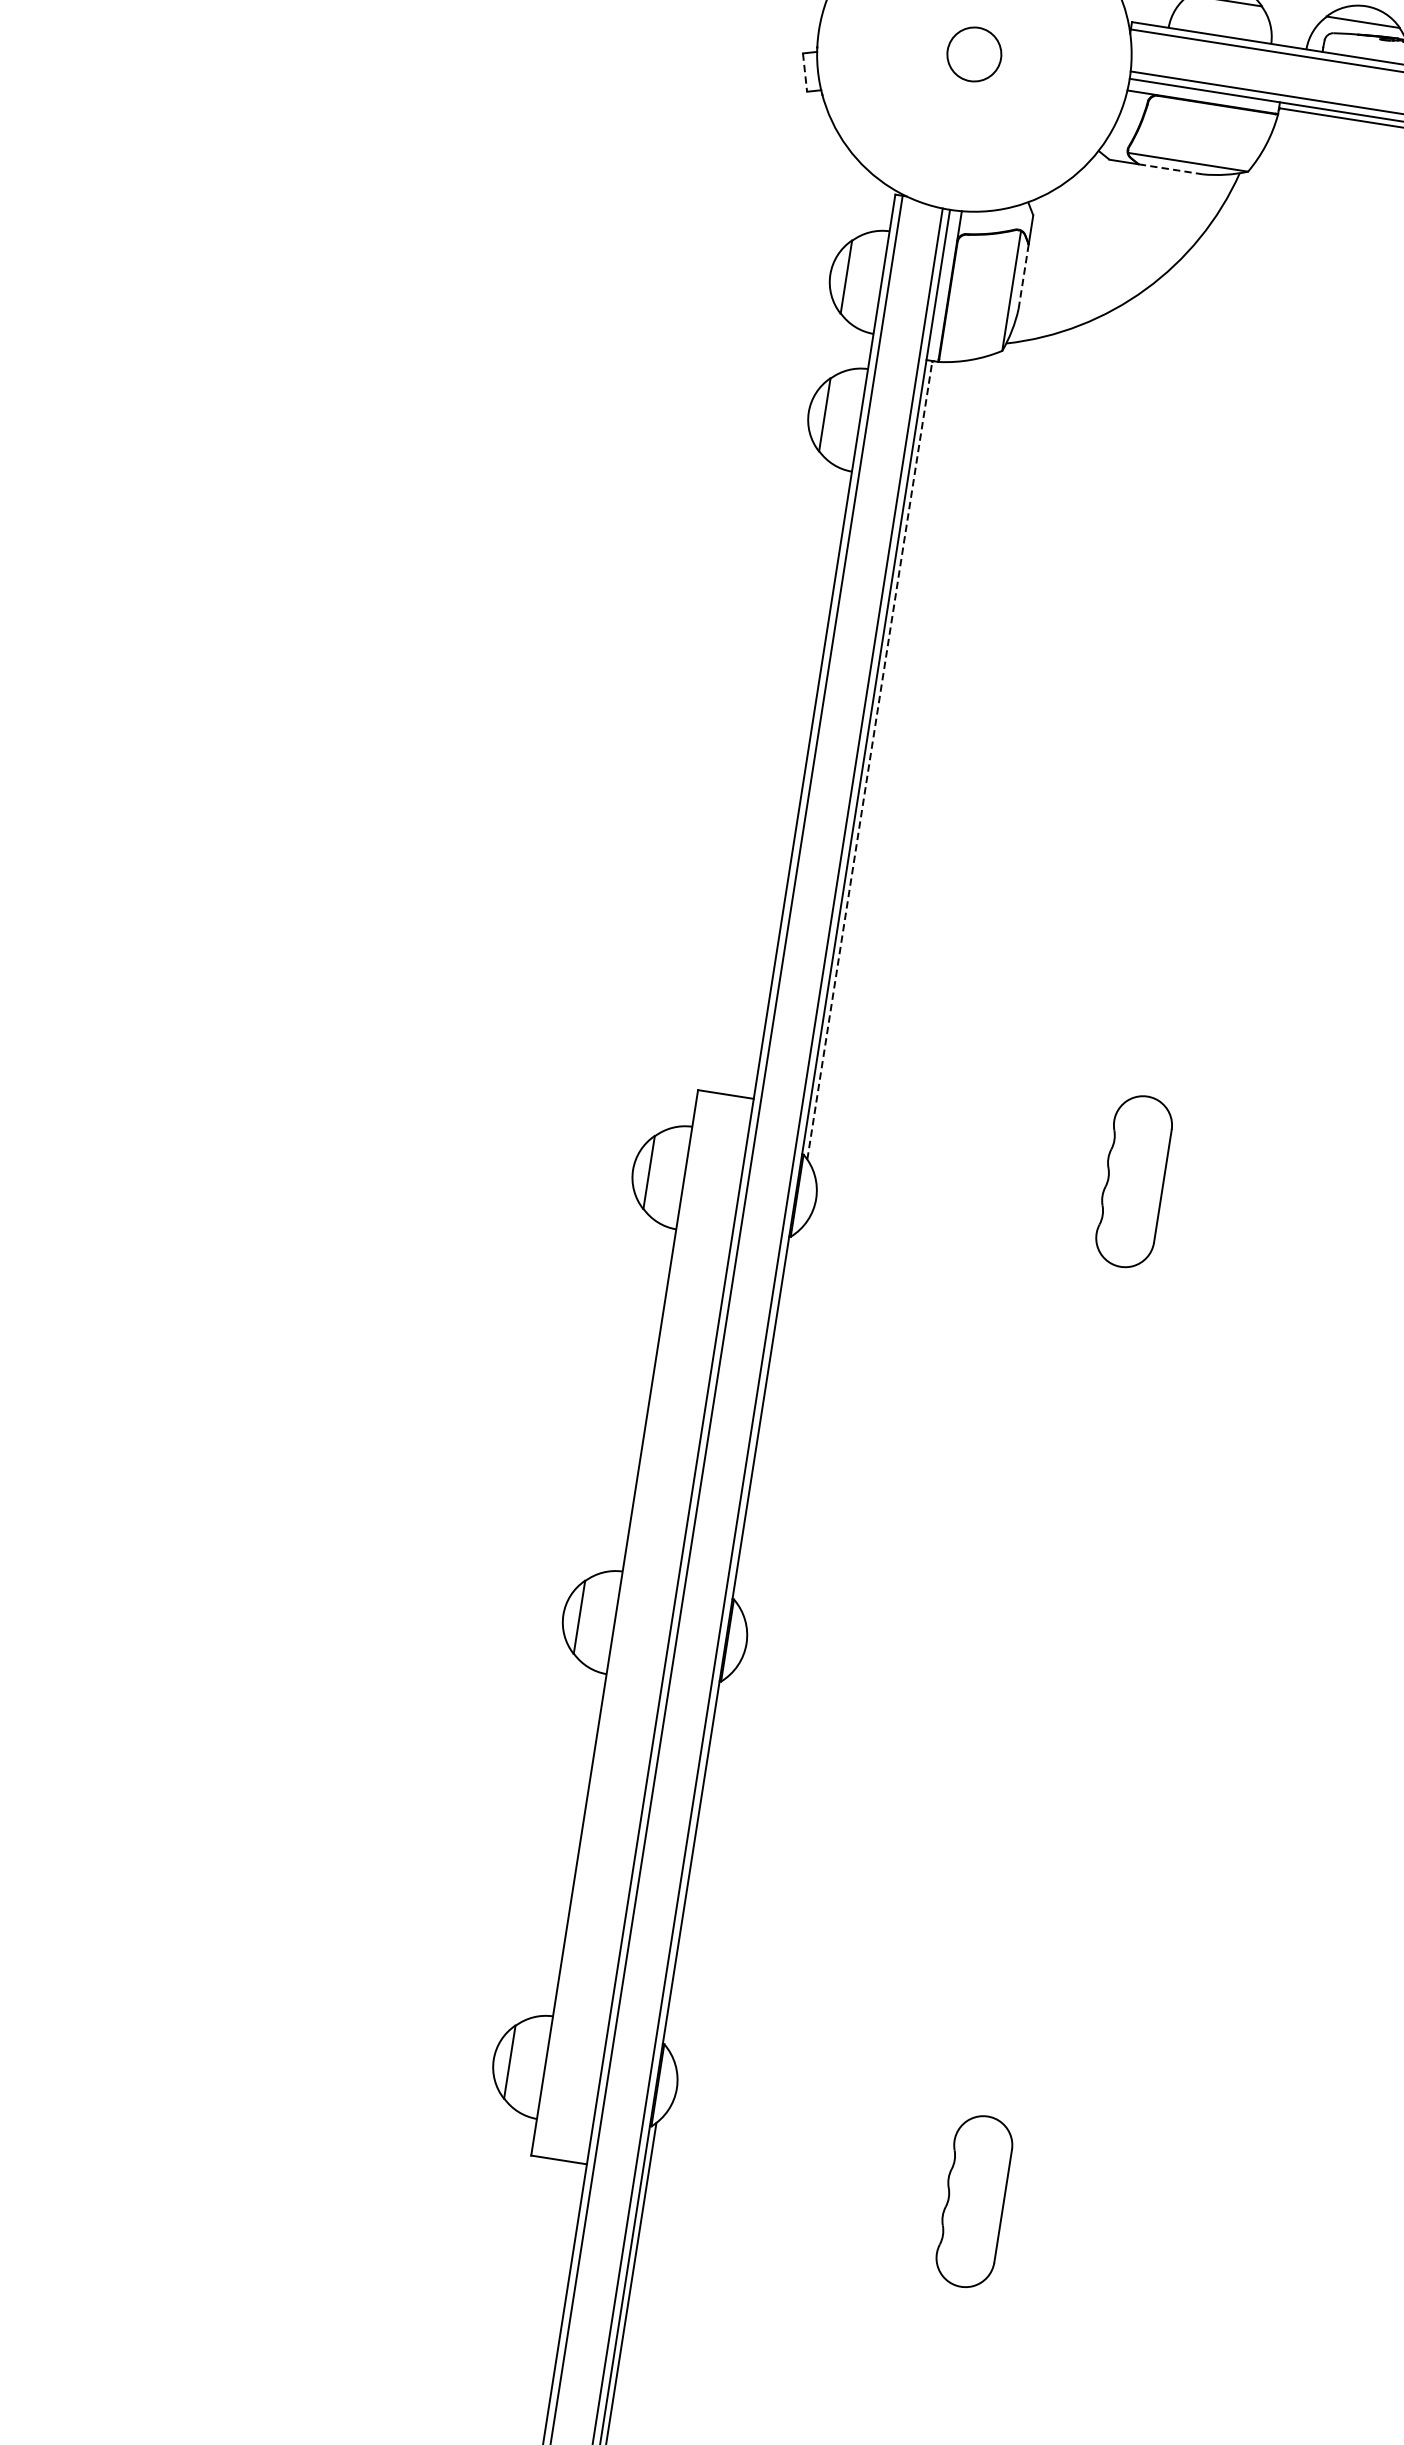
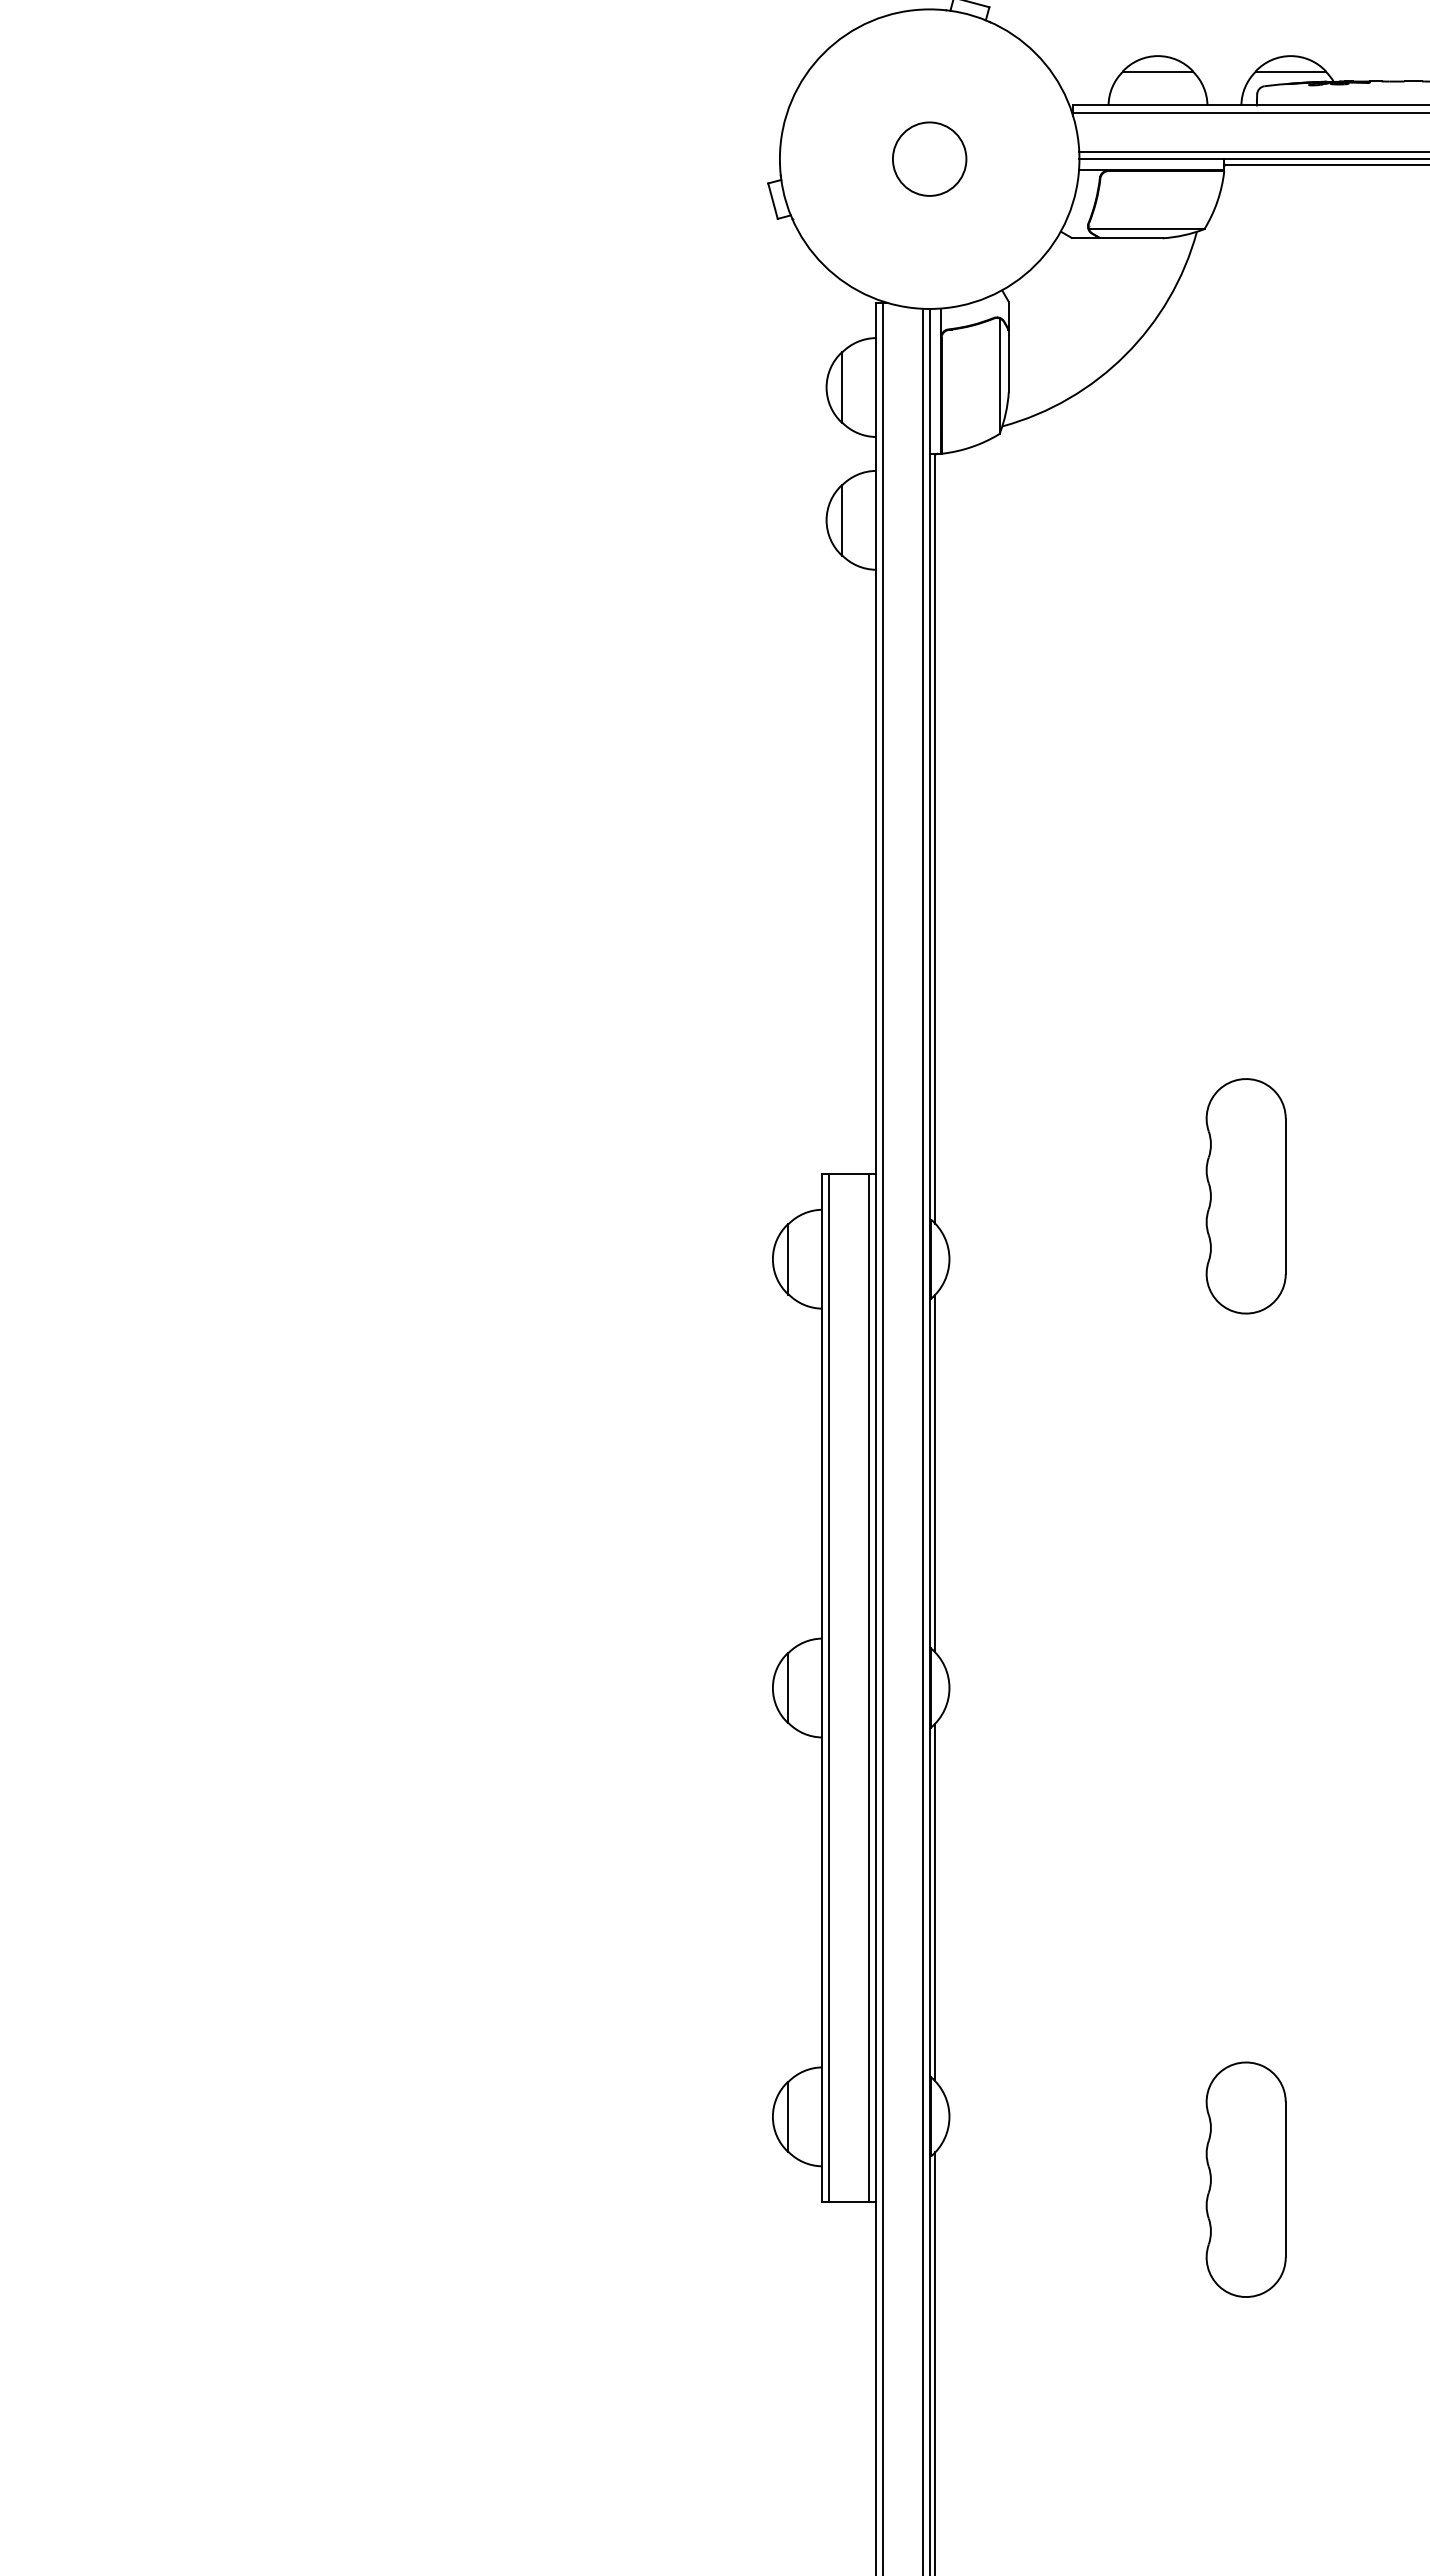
circle: (974, 53) -> (929, 158), size x1.43
line: (805, 73) -> (773, 201), dashed -> solid
line: (1170, 169) -> (1131, 238), dashed -> solid
line: (1023, 277) -> (1008, 361), dashed -> solid
line: (870, 760) -> (935, 838), dashed -> solid
part: (1133, 1181) -> (1245, 1196), size x1.43
line: (766, 1418) -> (935, 1473), added
line: (622, 1623) -> (829, 1687), added
line: (662, 1629) -> (868, 1687), added
line: (697, 1863) -> (935, 1902), added
part: (973, 2201) -> (1245, 2179), size x1.43

